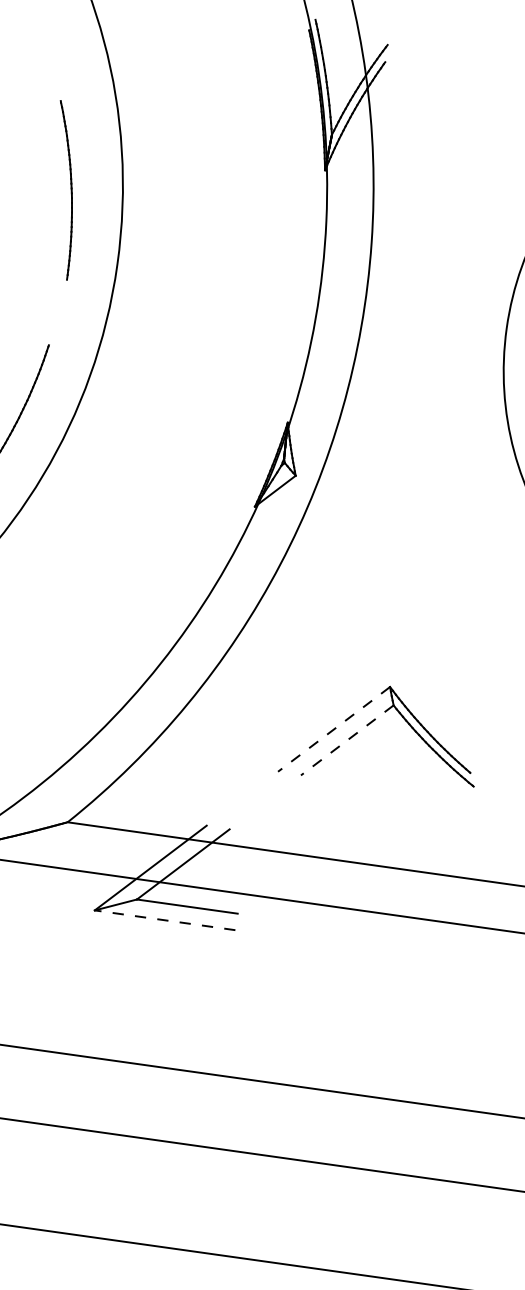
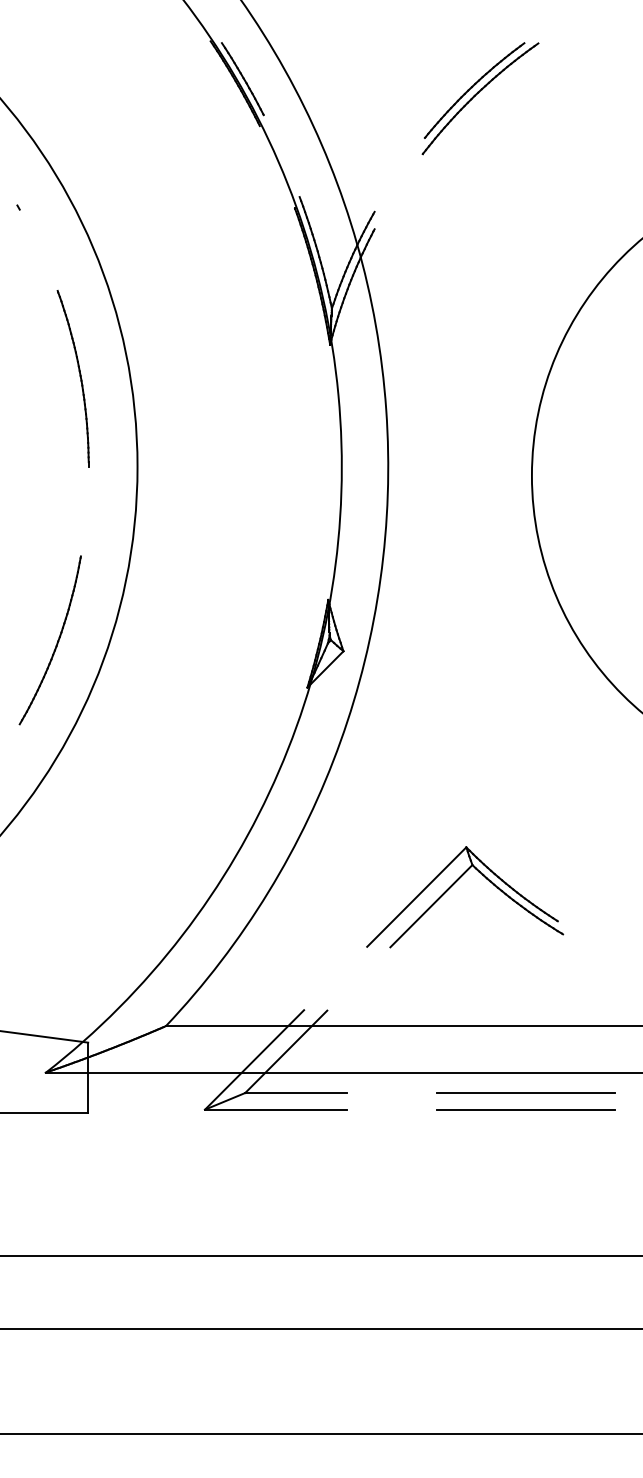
part: (70, 188) -> (79, 376), moved
line: (333, 729) -> (416, 897), dashed -> solid
line: (347, 740) -> (431, 906), dashed -> solid
line: (165, 920) -> (276, 1109), dashed -> solid
line: (414, 939) -> (525, 1093), added
line: (412, 954) -> (525, 1109), added

